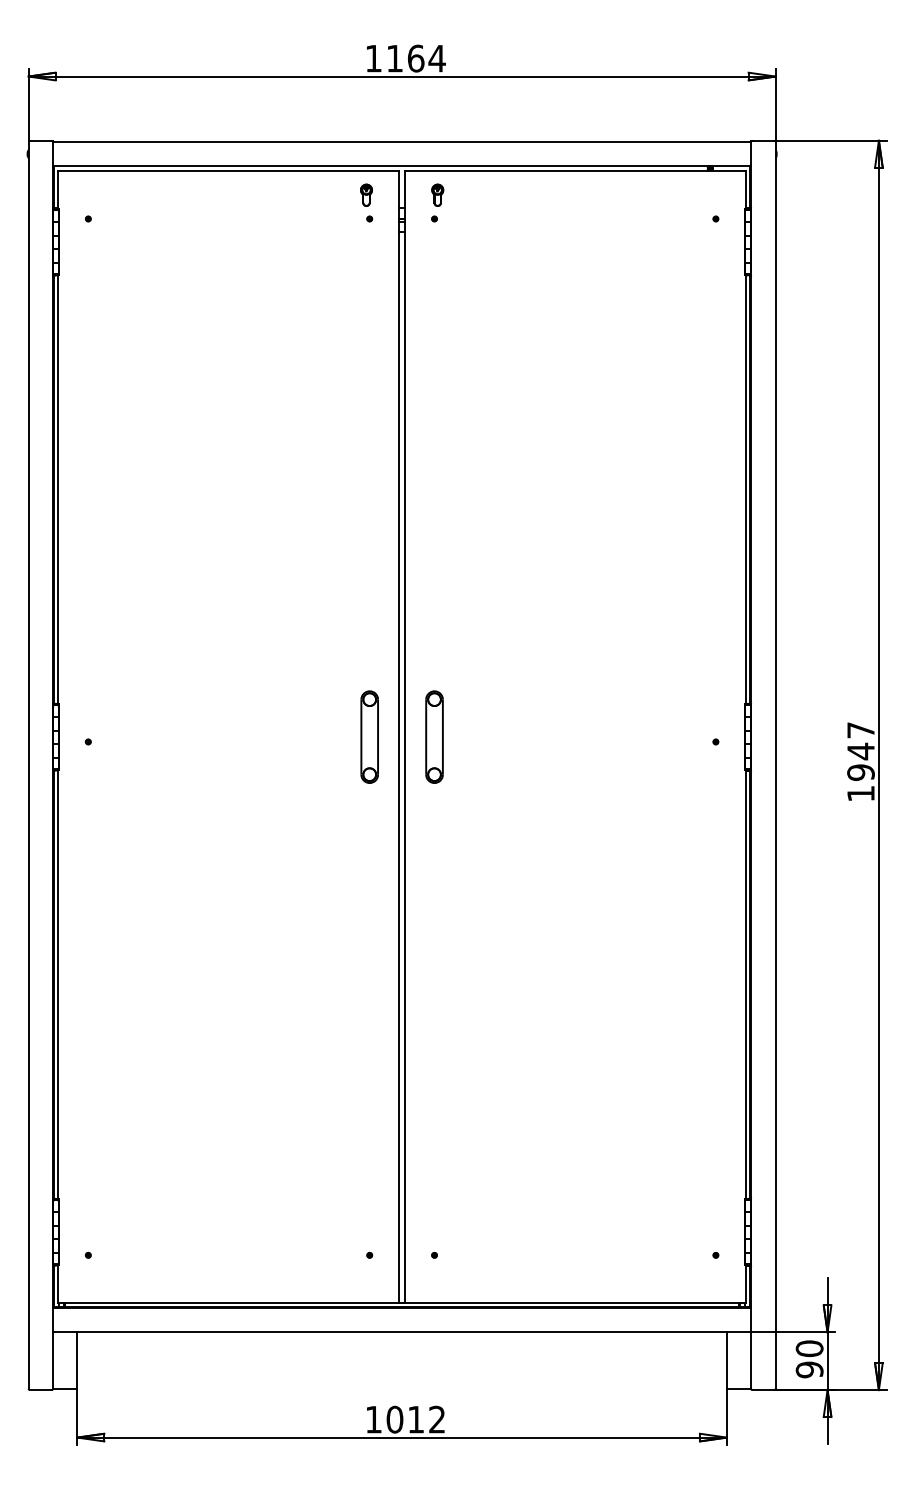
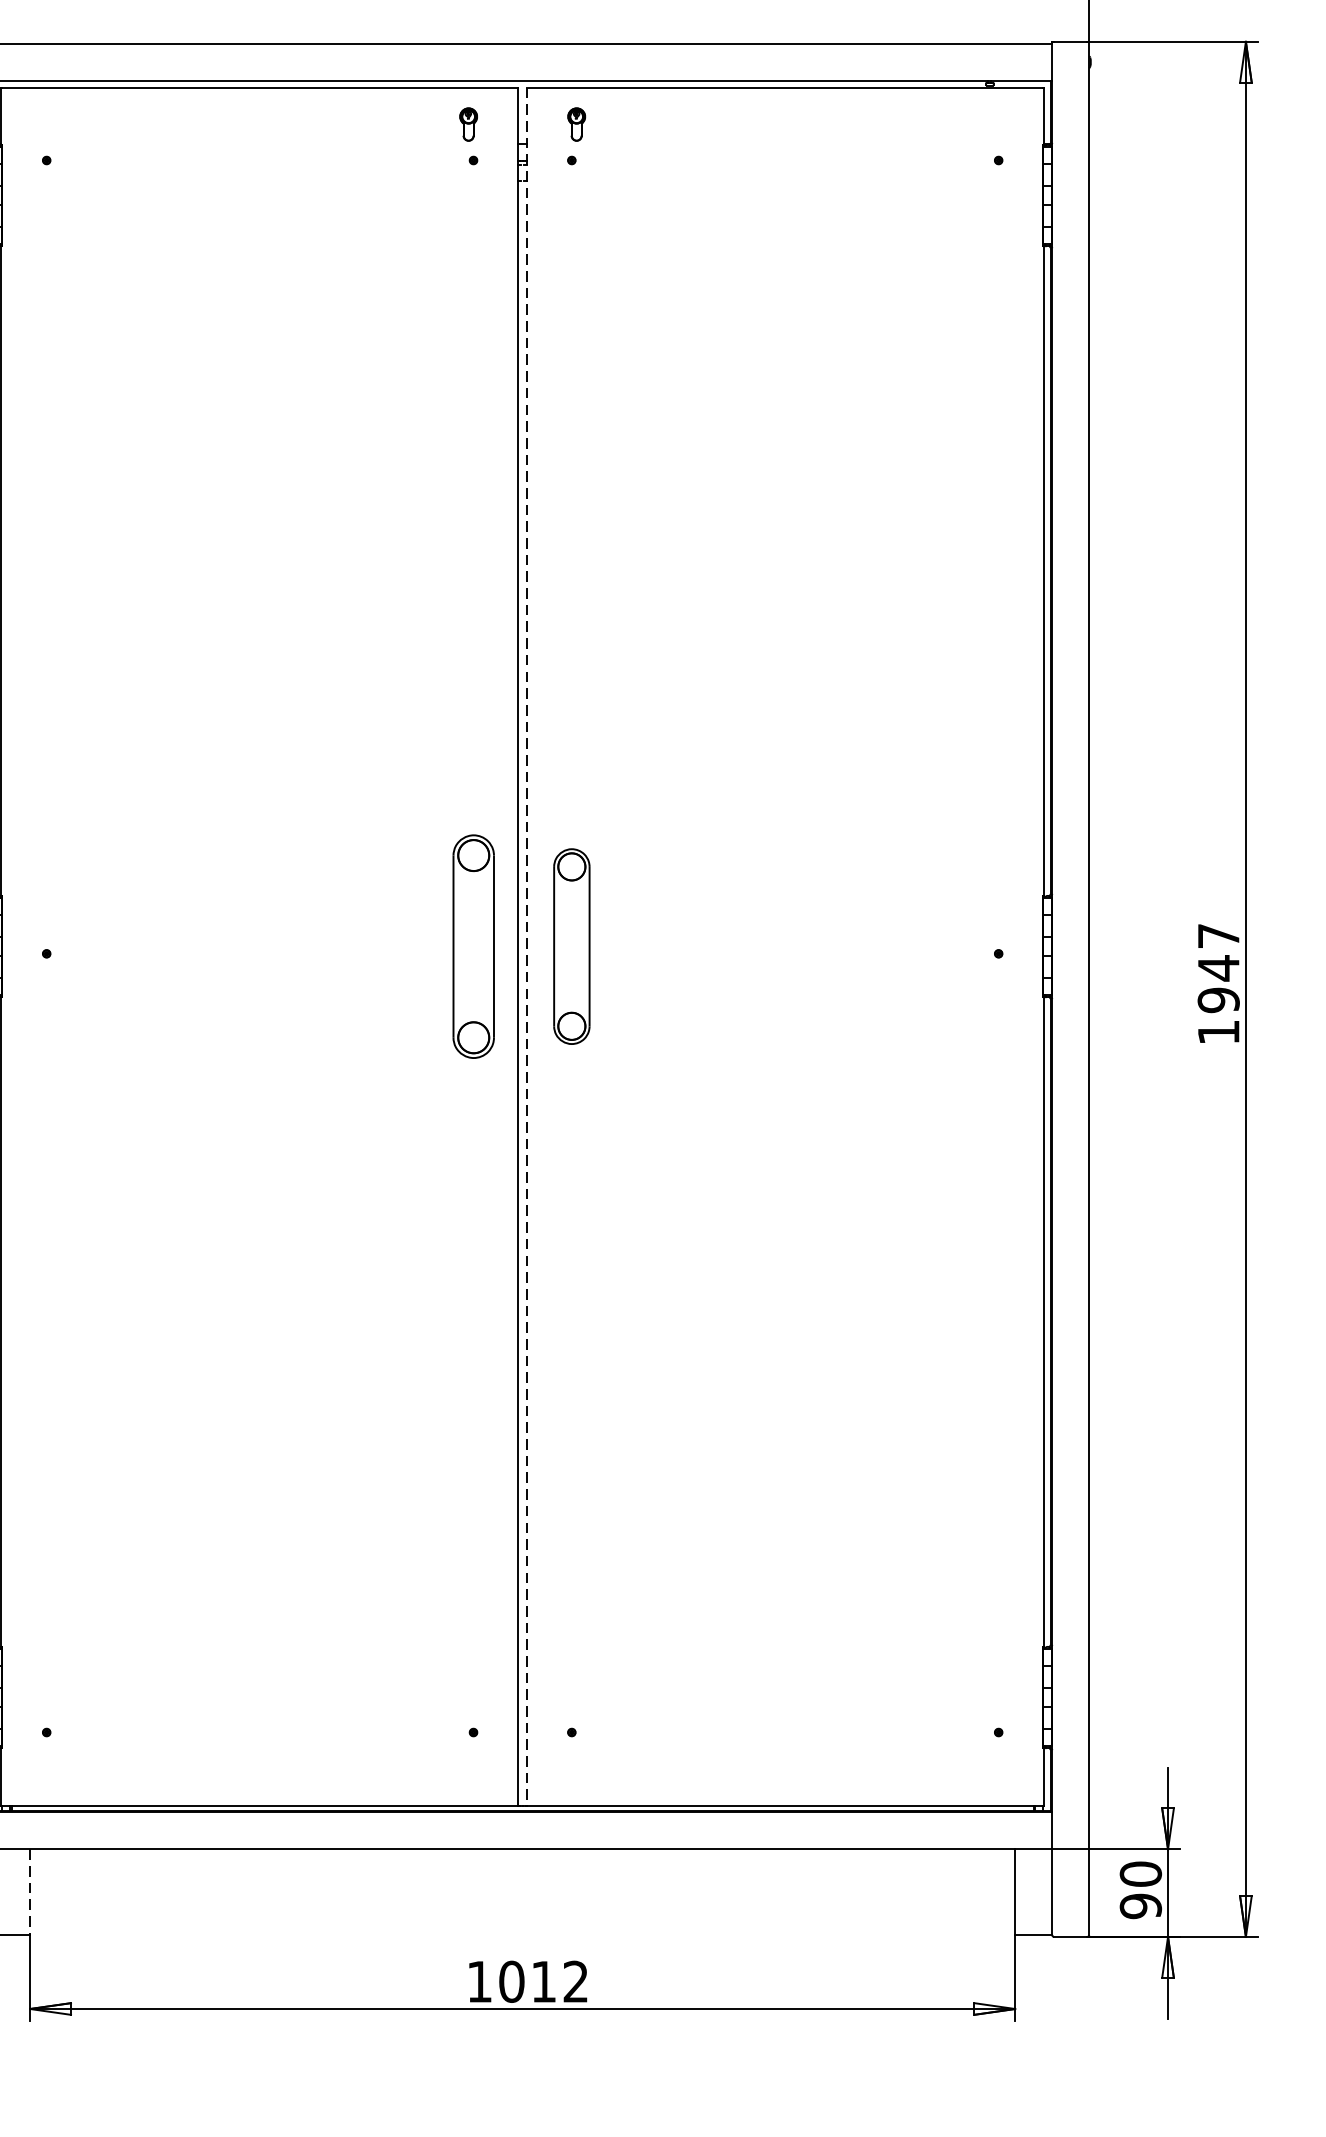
part: (369, 736) -> (473, 945), size x1.6
part: (434, 736) -> (571, 945), size x1.4
line: (405, 737) -> (527, 947), solid -> dashed
line: (77, 1361) -> (30, 1893), solid -> dashed

